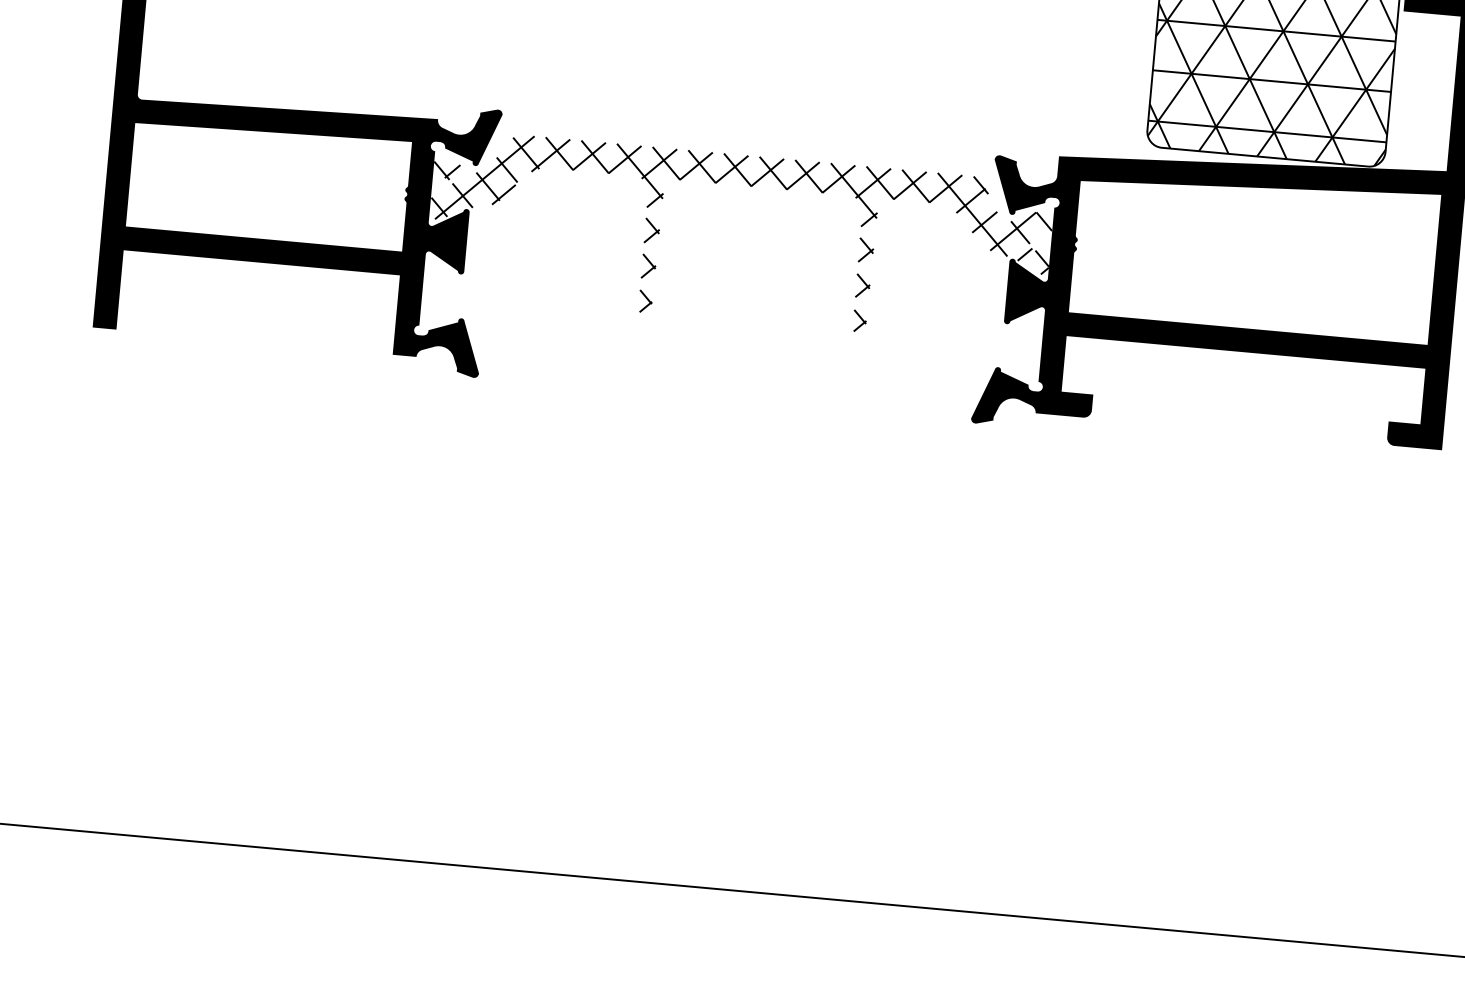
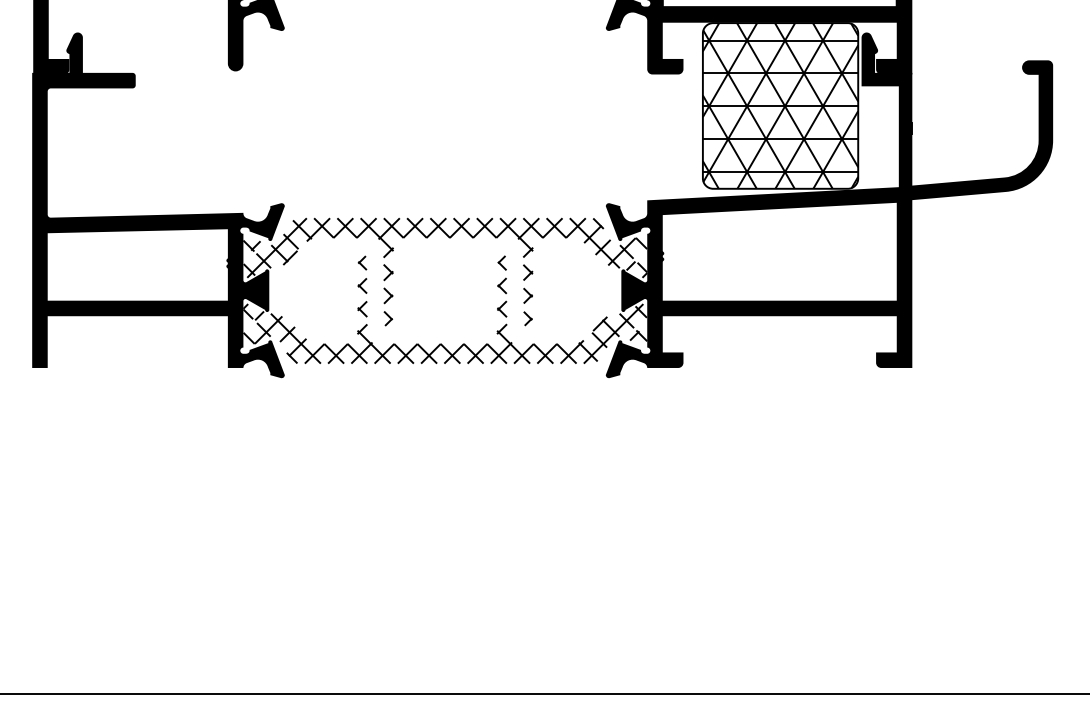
hatch: (734, 295) -> (445, 309), added

